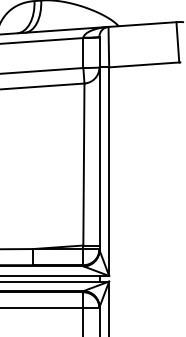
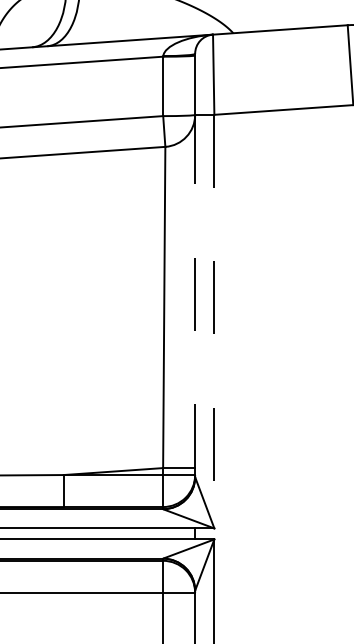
line: (99, 158) -> (195, 295), solid -> dashed
line: (109, 172) -> (214, 323), solid -> dashed

